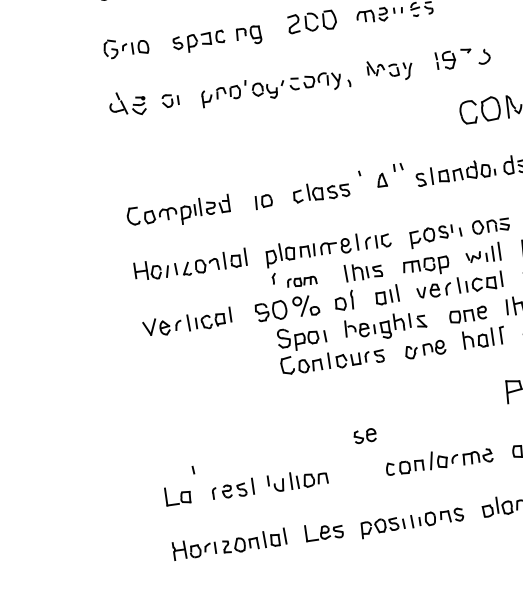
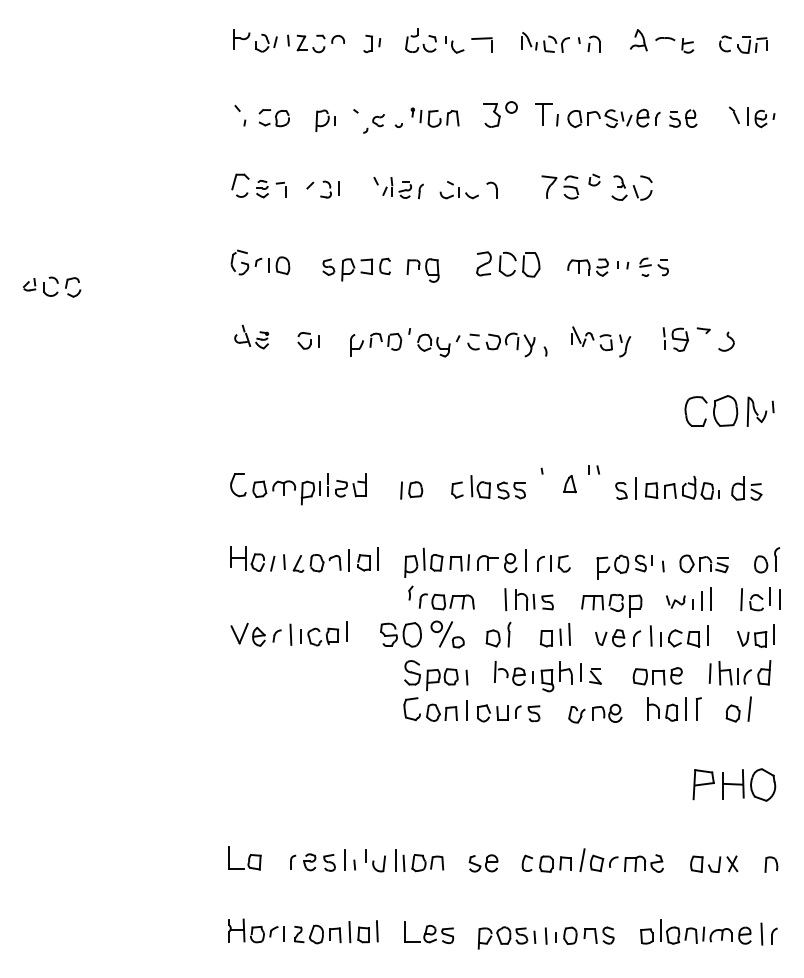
part: (127, 103) -> (251, 336), size x0.71
part: (301, 281) -> (446, 601), size x1.43
part: (365, 436) -> (483, 863), moved
line: (193, 469) -> (354, 864), moved

